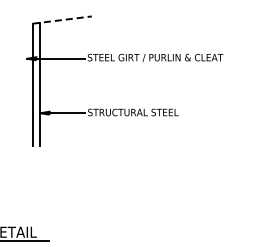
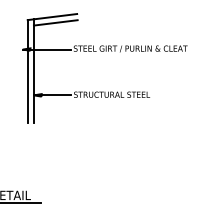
line: (62, 20) -> (52, 17), dashed -> solid
line: (66, 26) -> (55, 22), added

